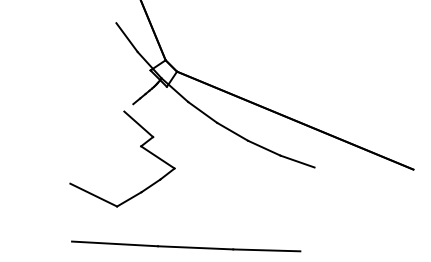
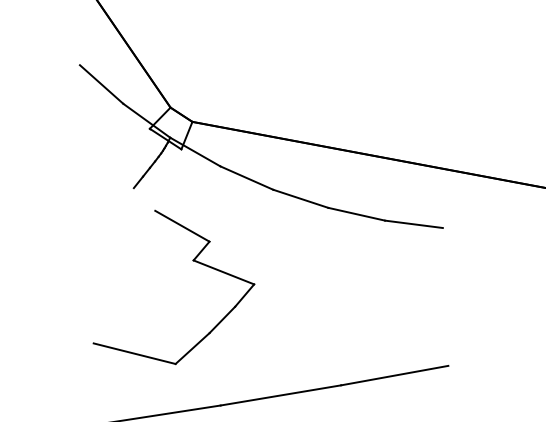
part: (140, 147) -> (192, 262), moved

